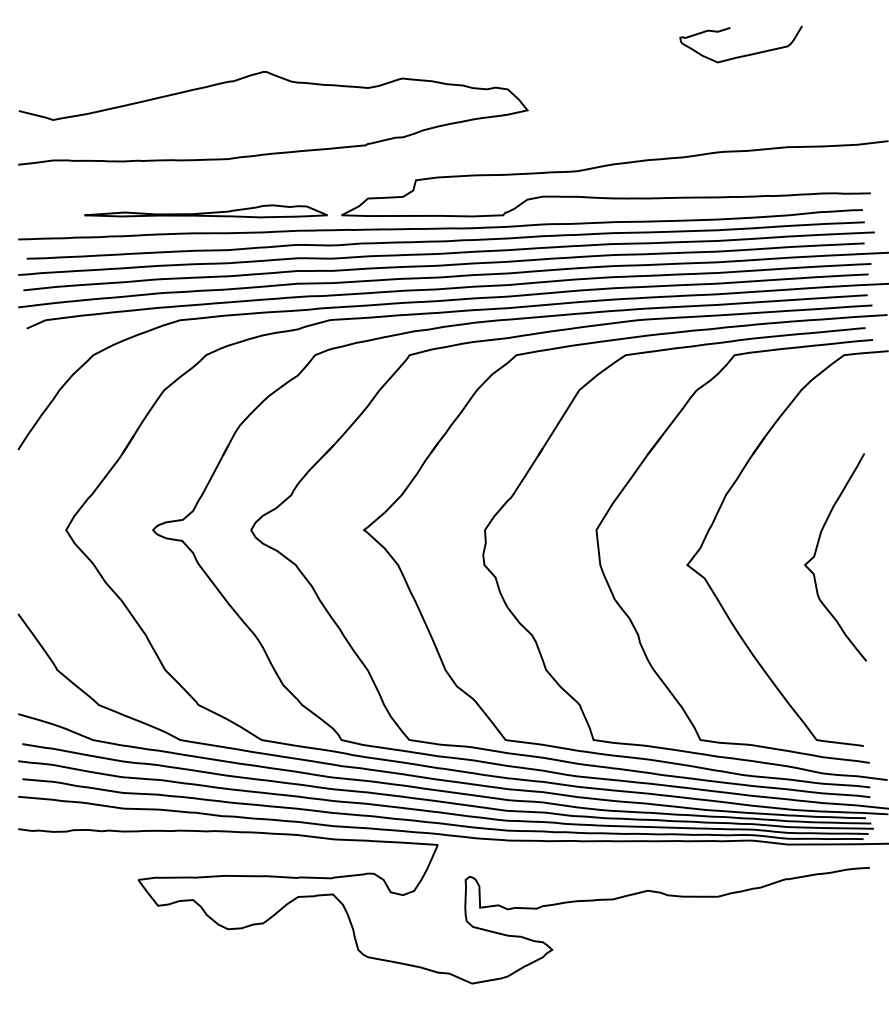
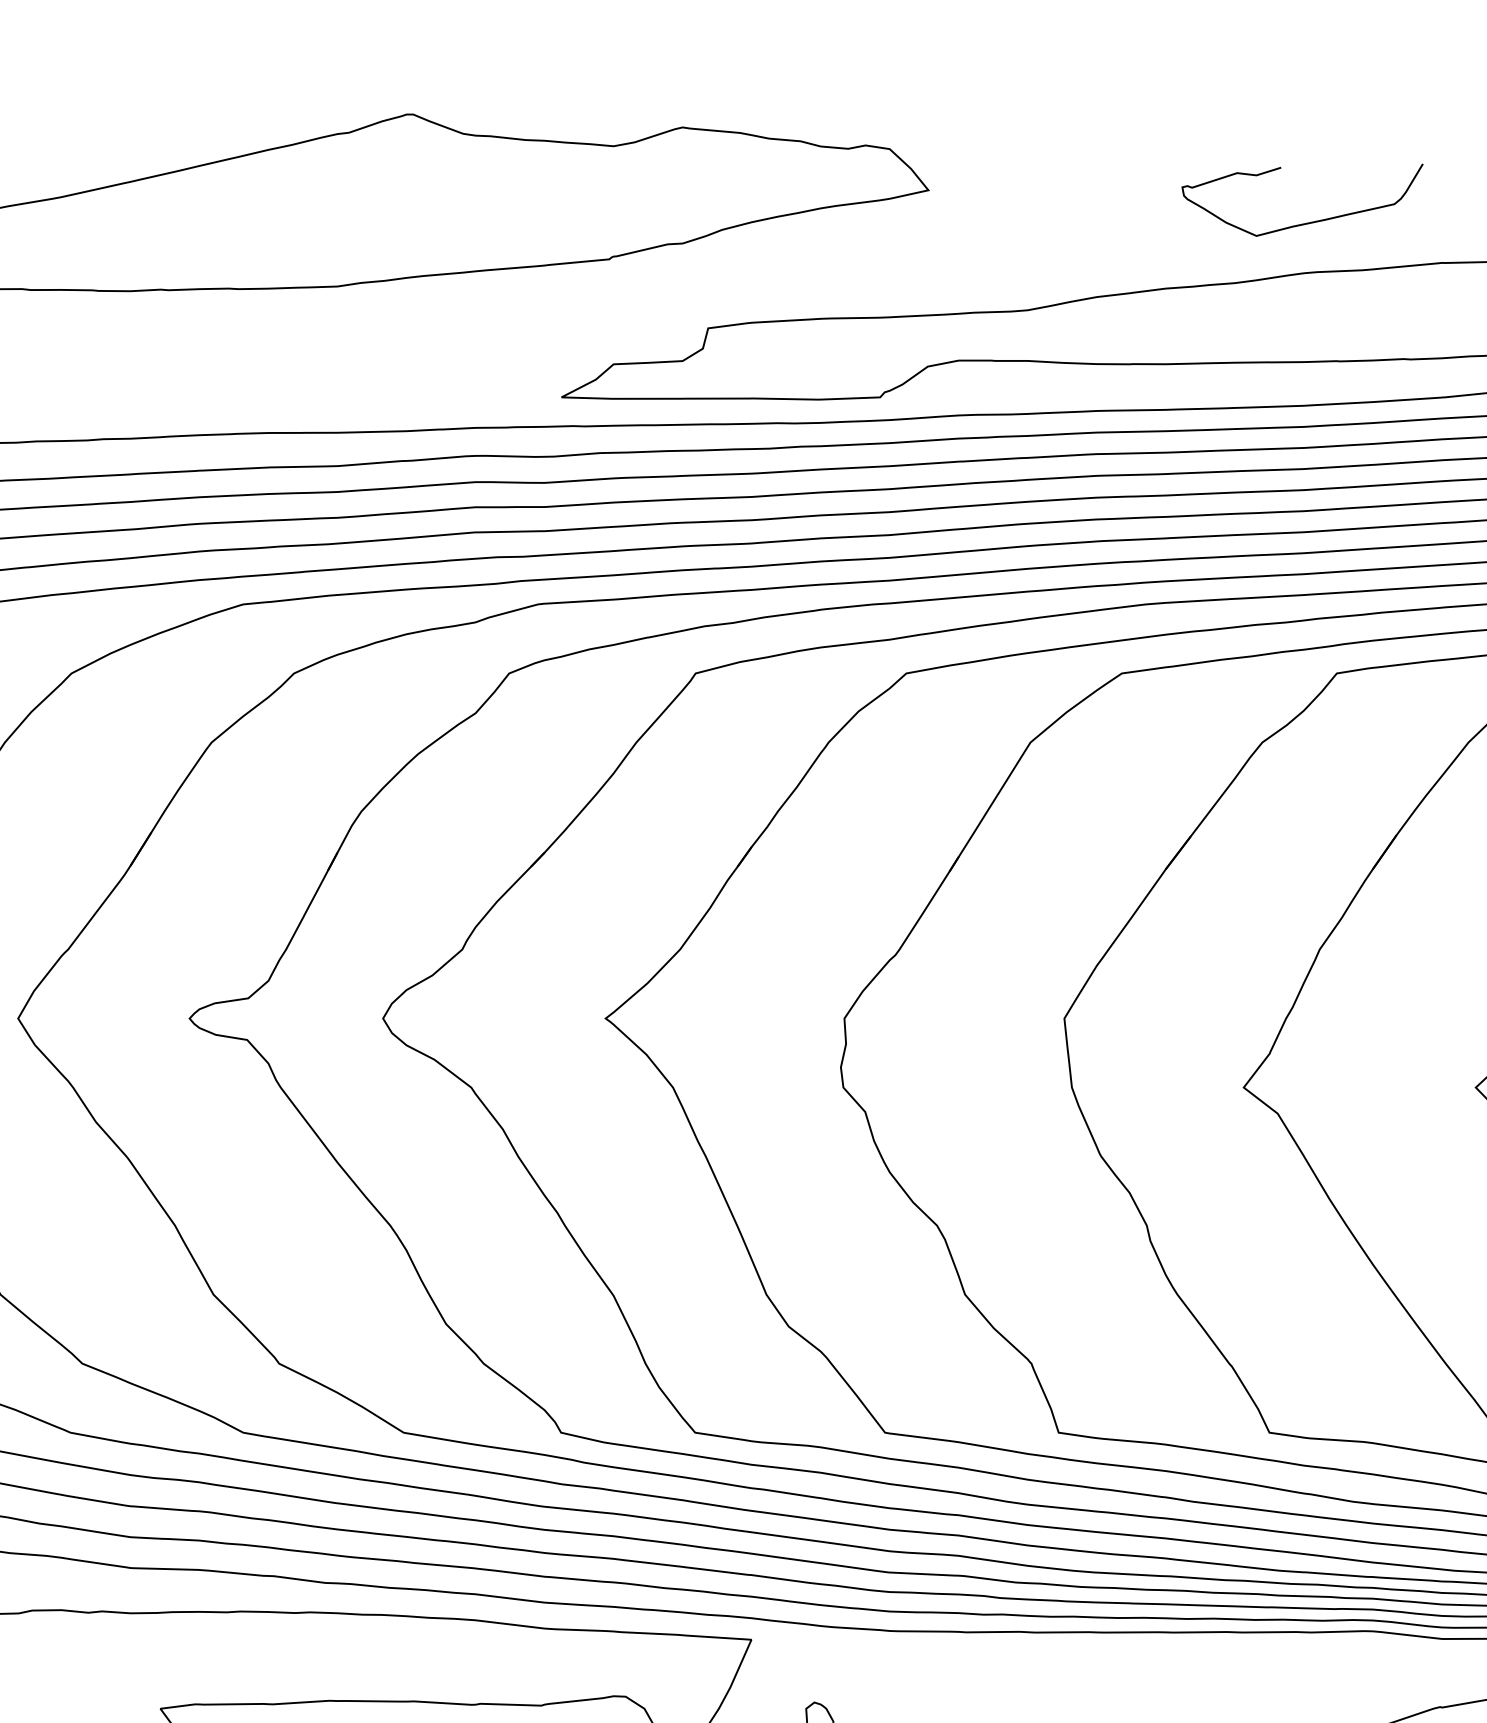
curve: (741, 55) -> (1303, 222), moved
part: (205, 211) -> (292, 389), removed

